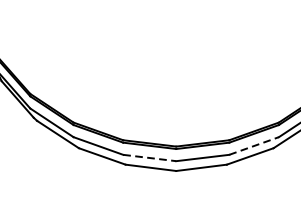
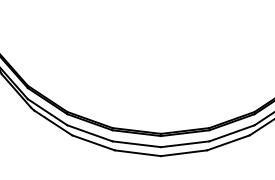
line: (254, 146) -> (232, 133), dashed -> solid
line: (150, 158) -> (137, 144), dashed -> solid

